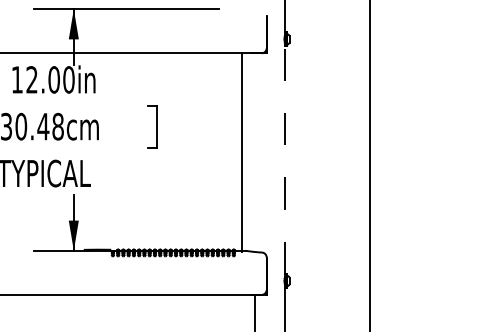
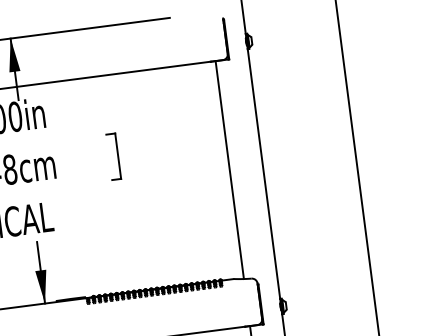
line: (242, 152) -> (230, 169), moved
line: (285, 160) -> (264, 174), dashed -> solid

